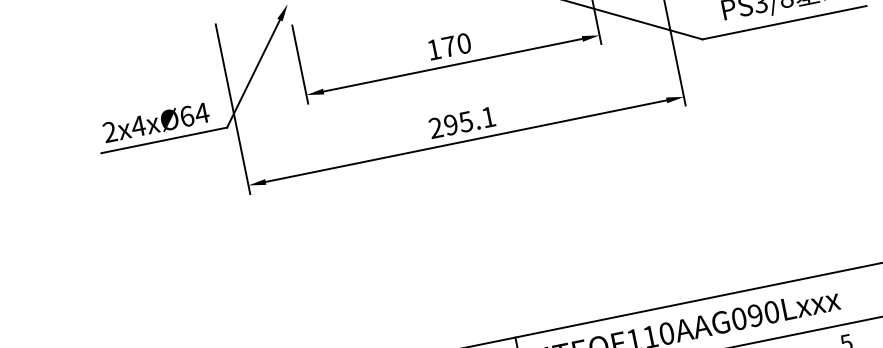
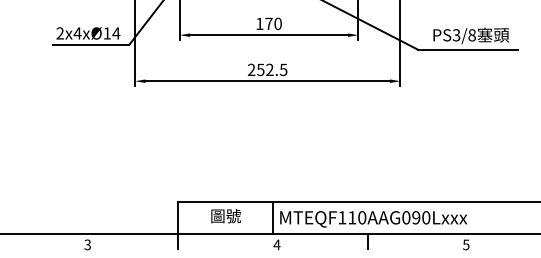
text: (187, 116) -> (107, 33), 2x4xØ64 -> 2x4xØ14
text: (470, 120) -> (272, 69), 295.1 -> 252.5

